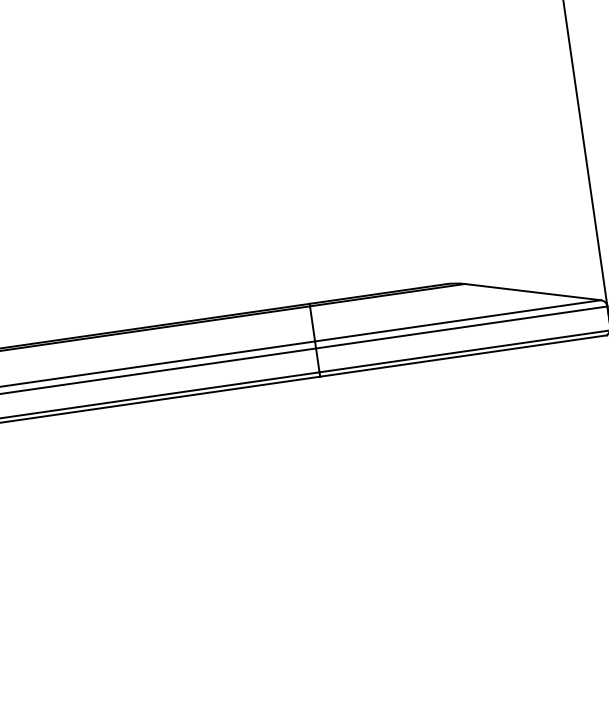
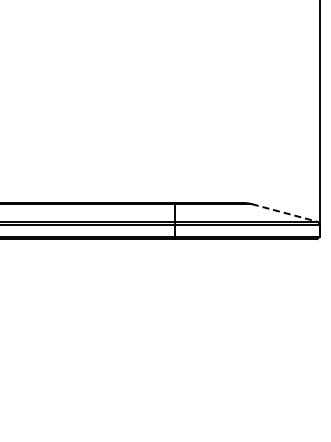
line: (533, 291) -> (284, 212), solid -> dashed

